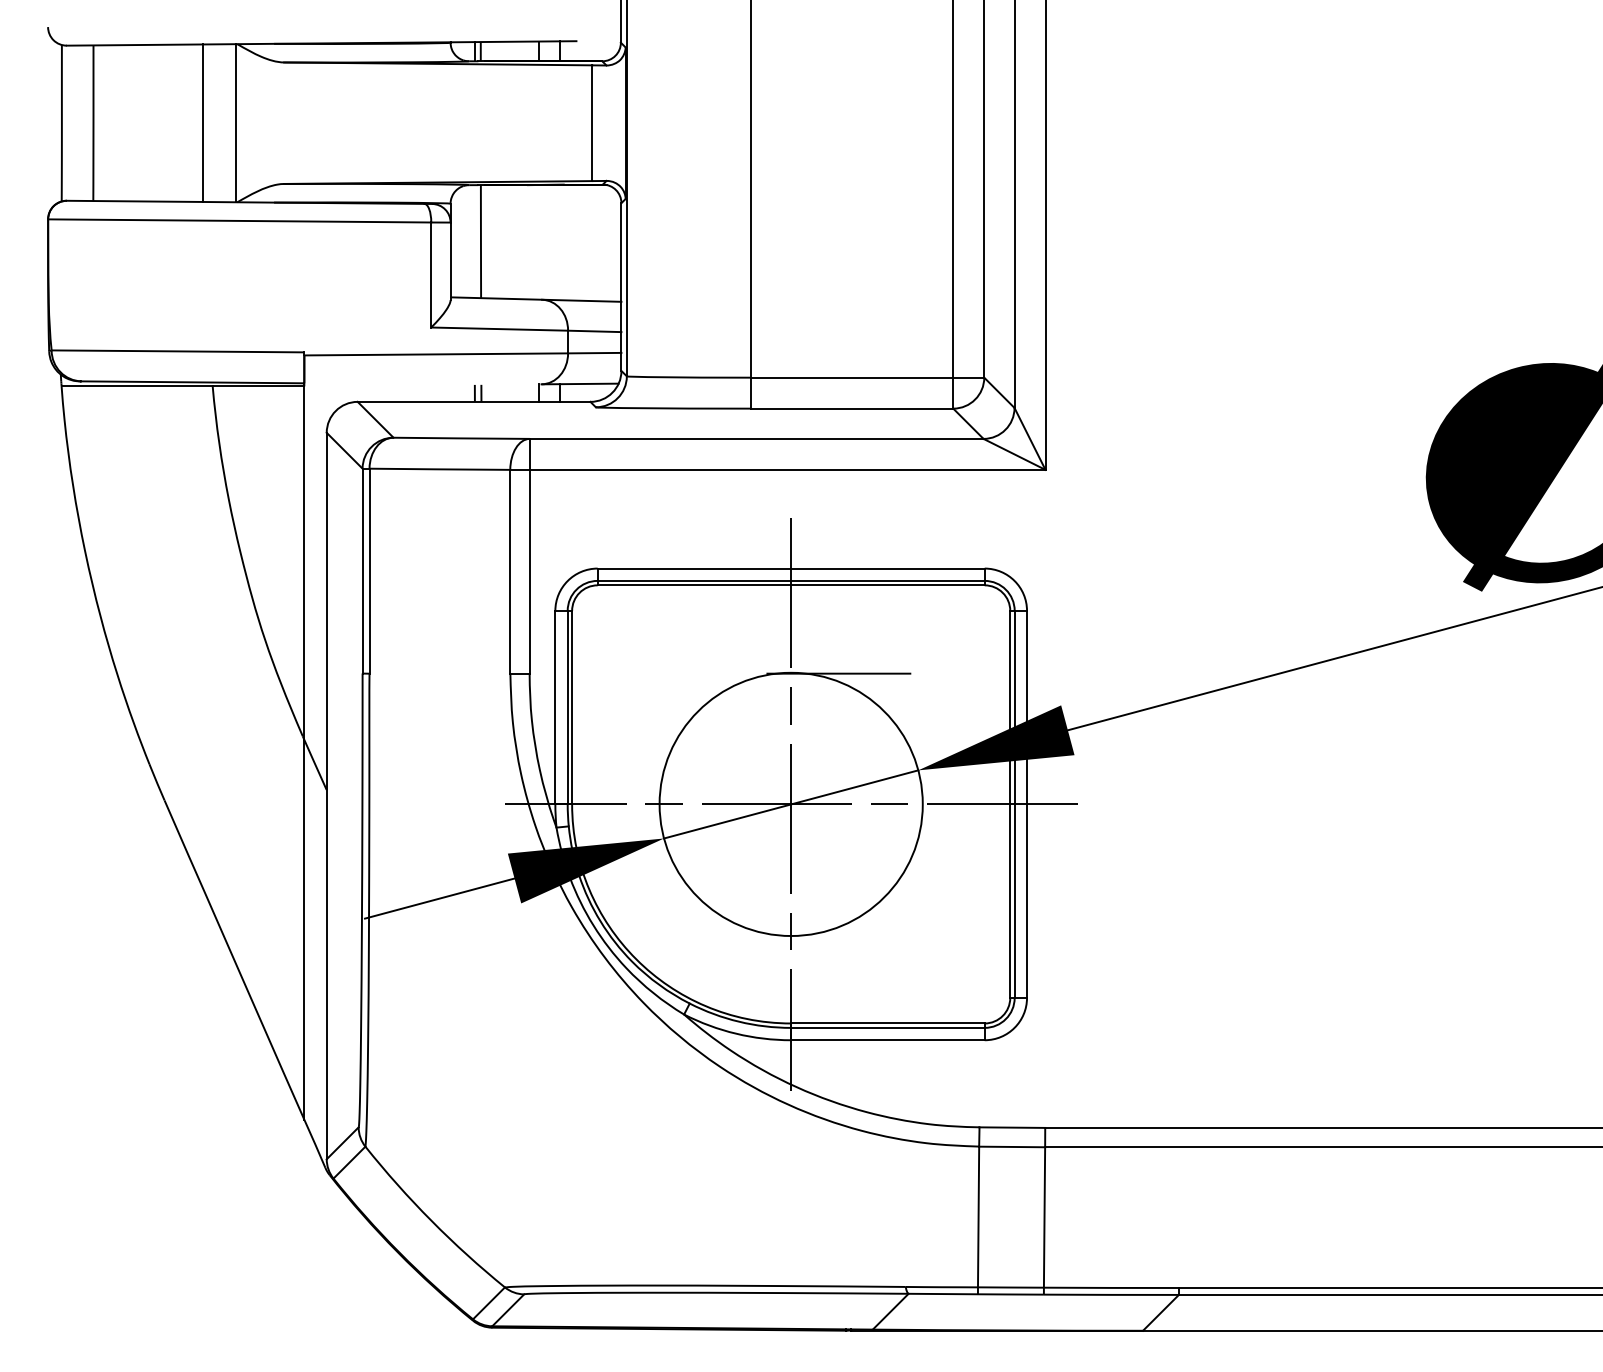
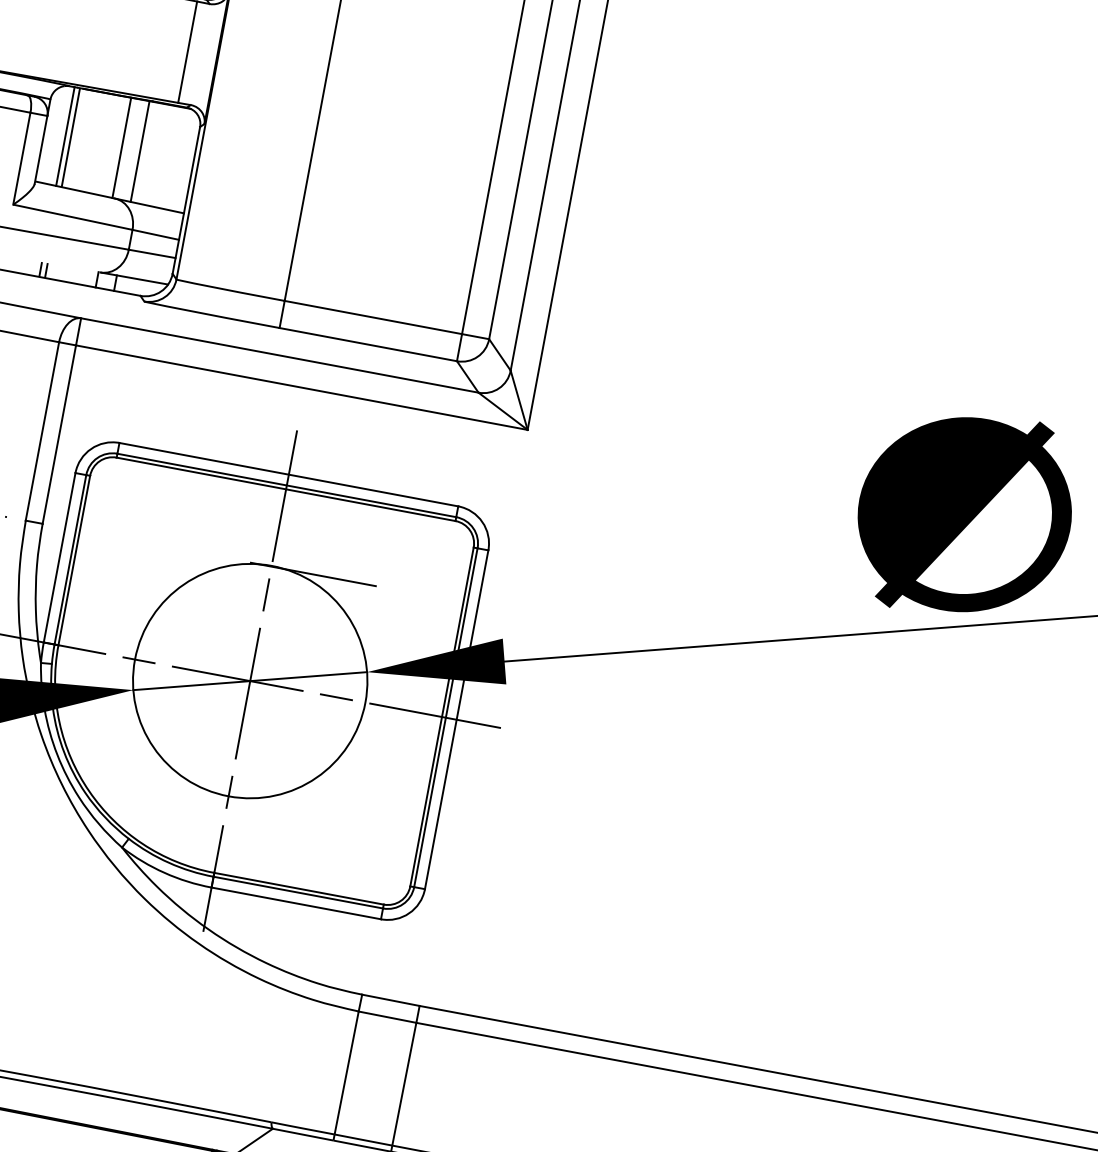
line: (474, 241) -> (65, 136), added
line: (539, 242) -> (121, 147), added
line: (560, 242) -> (140, 151), added

